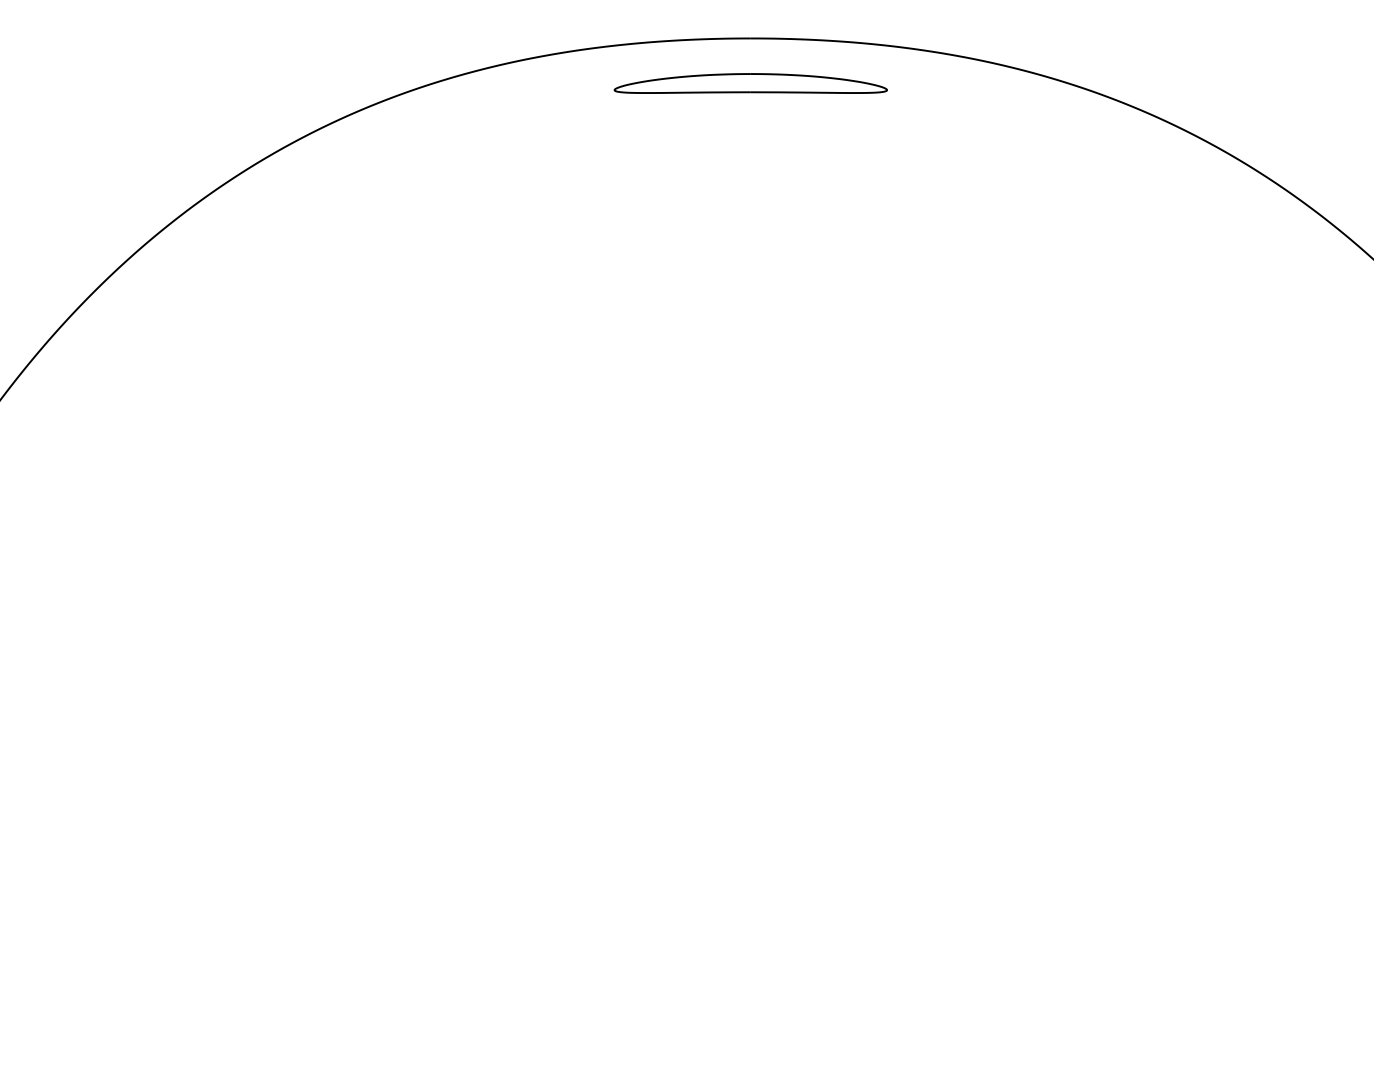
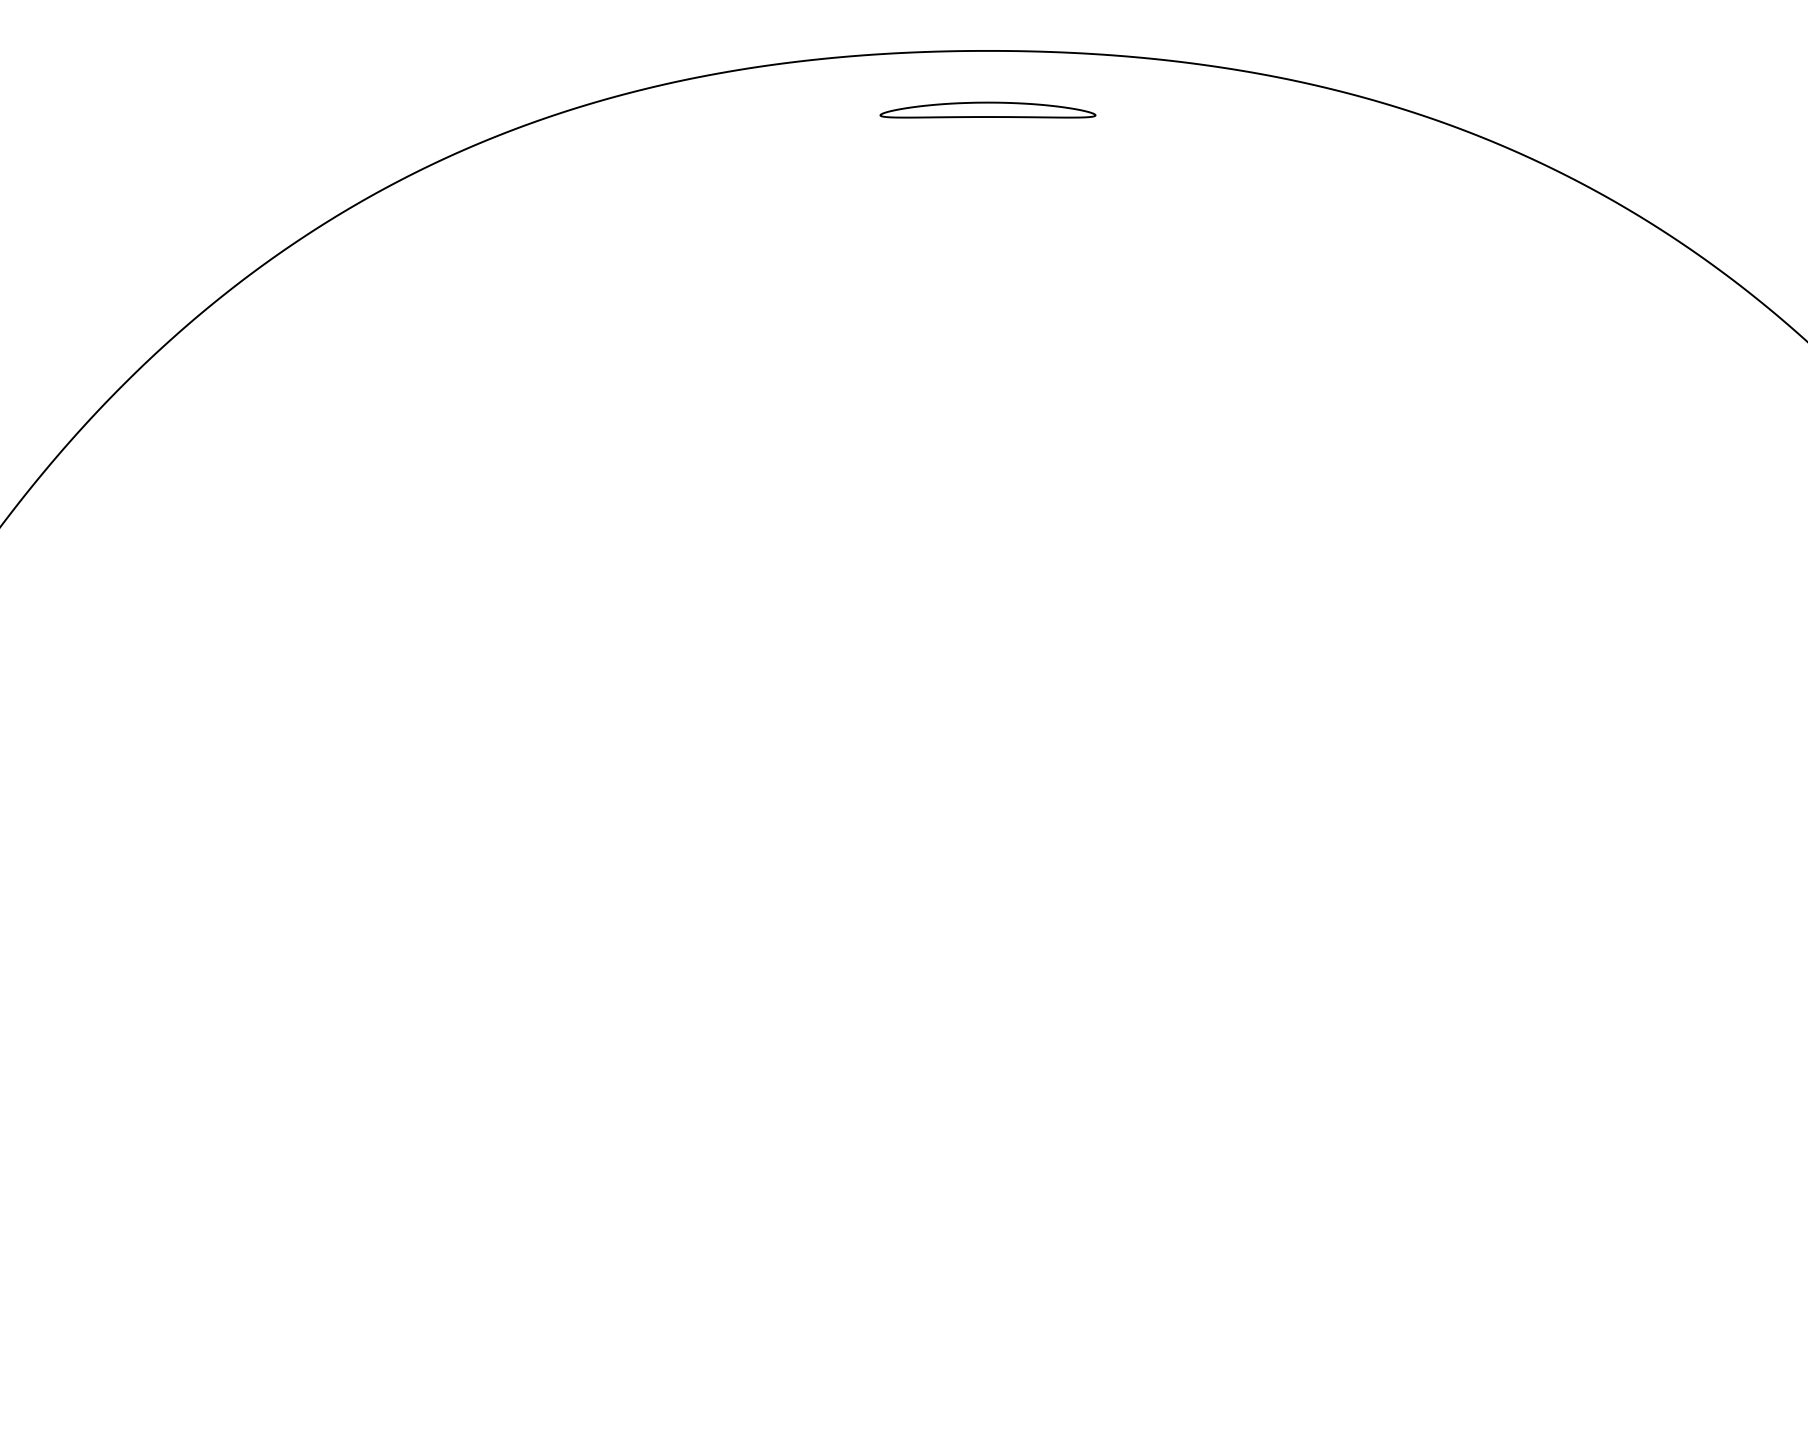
part: (750, 82) -> (987, 109), size x0.6

